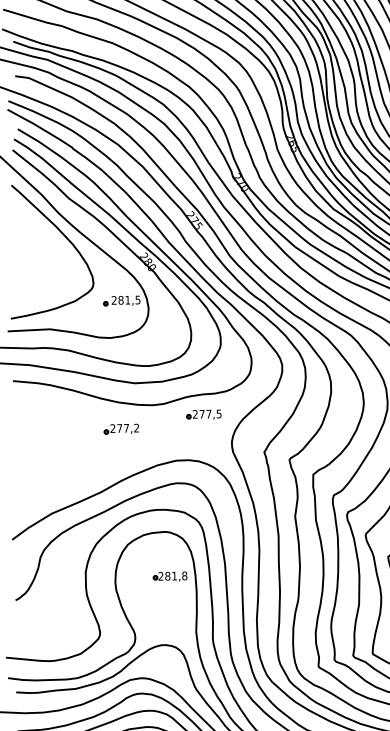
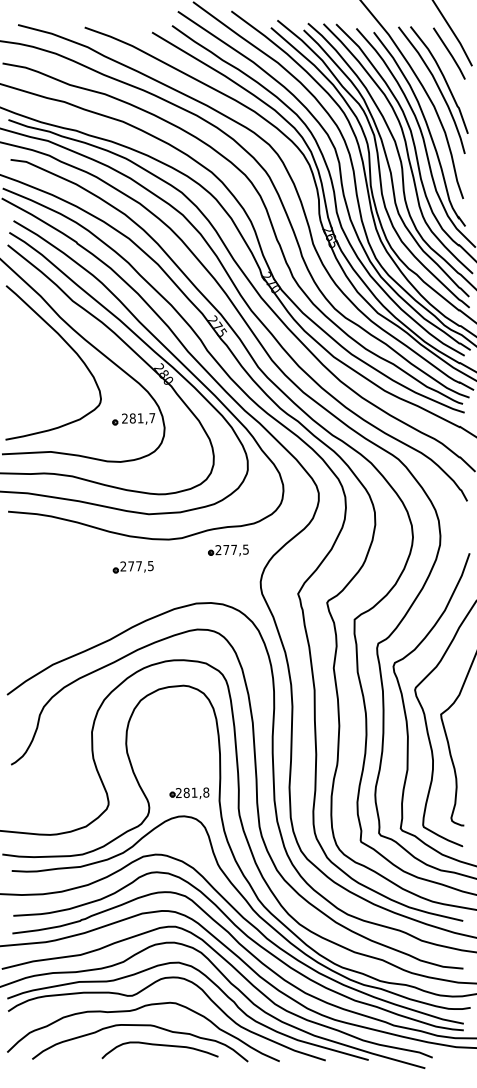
text: (138, 300) -> (152, 418), 281,5 -> 281,7
text: (136, 428) -> (150, 566), 277,2 -> 277,5
part: (170, 576) -> (189, 793), moved

